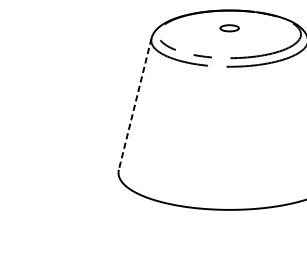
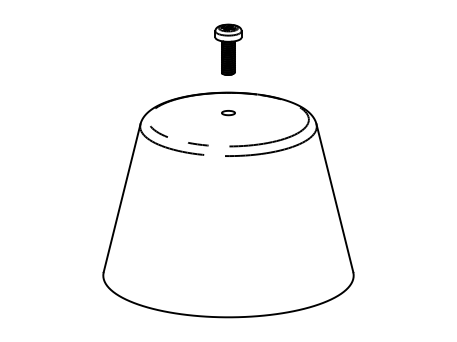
part: (229, 28) -> (228, 113), size x0.62
line: (134, 104) -> (121, 198), dashed -> solid

